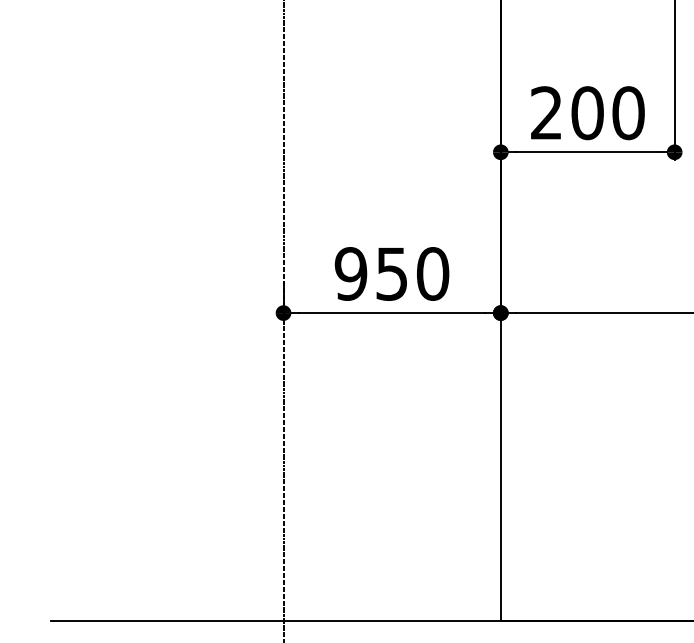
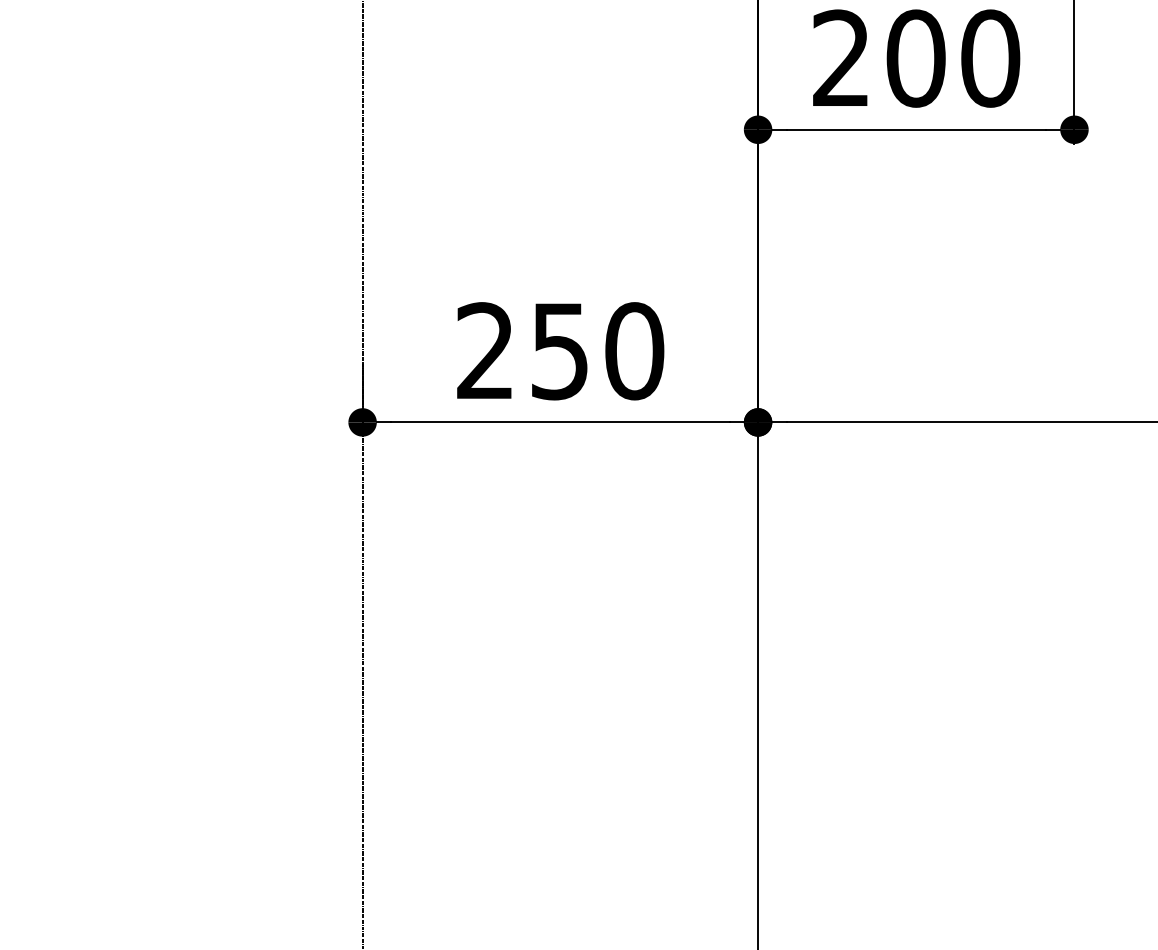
text: (350, 273) -> (484, 350), 950 -> 250

